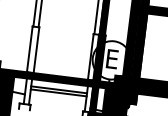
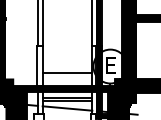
line: (62, 61) -> (67, 72), added
line: (57, 101) -> (67, 108), added

